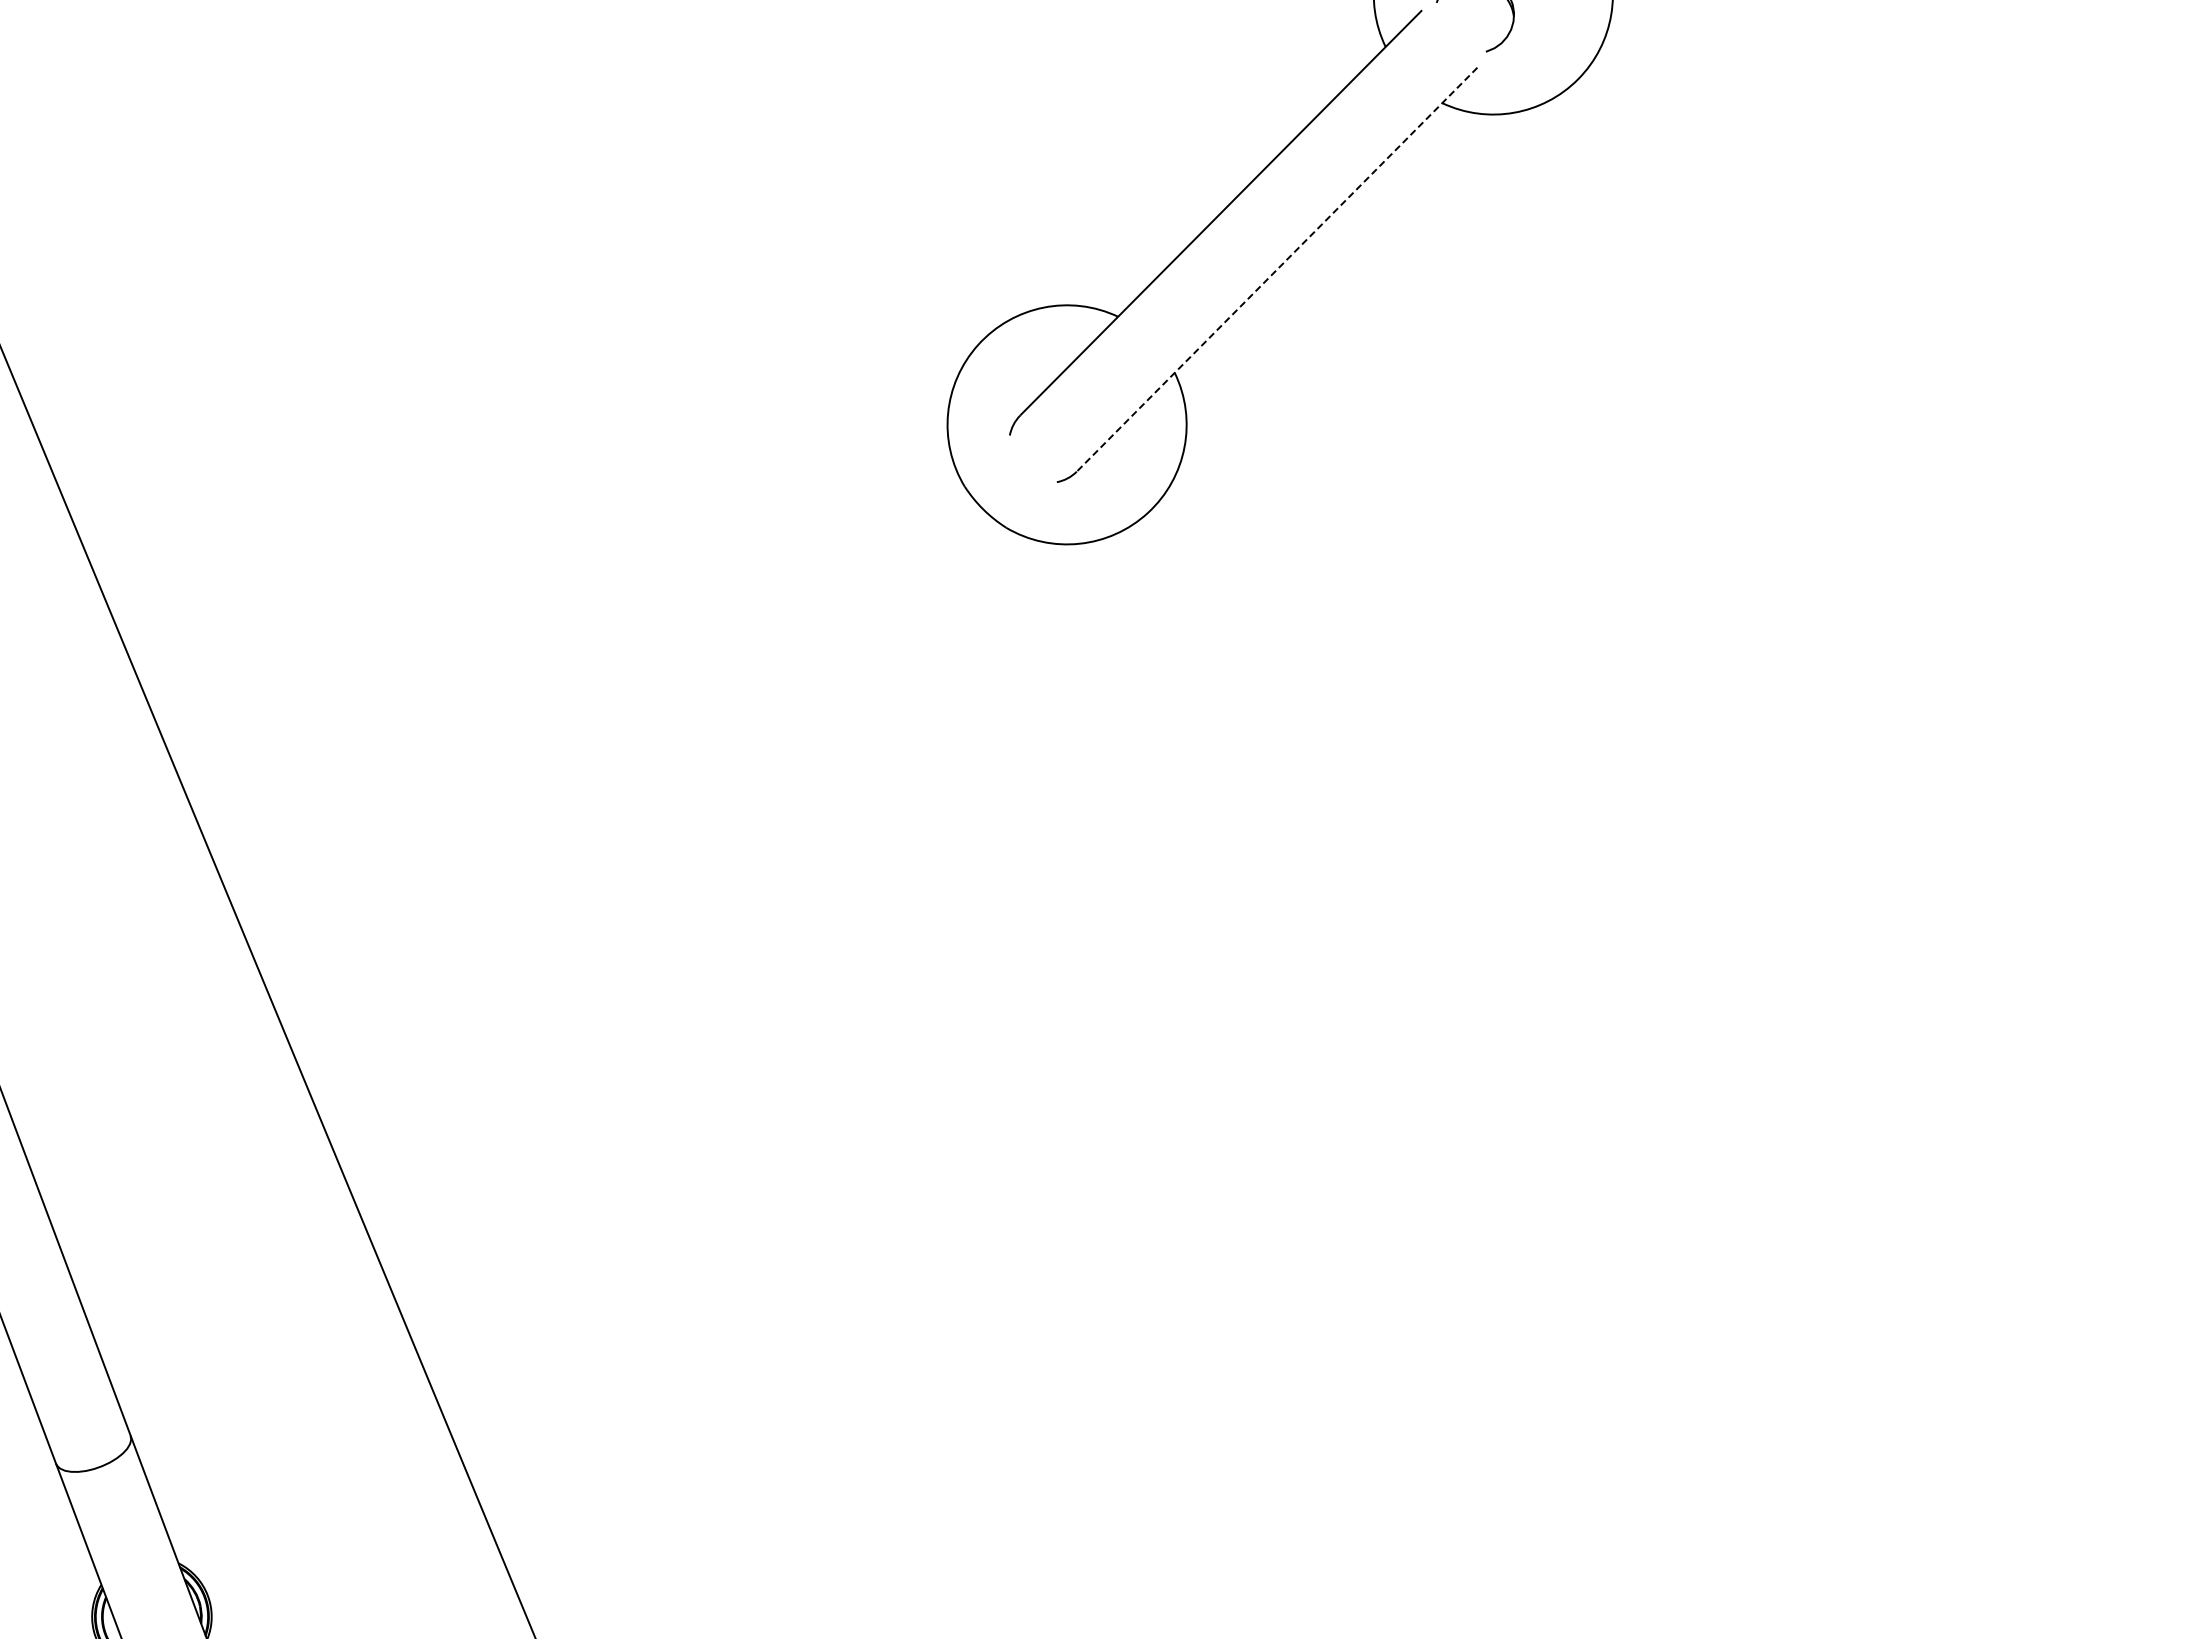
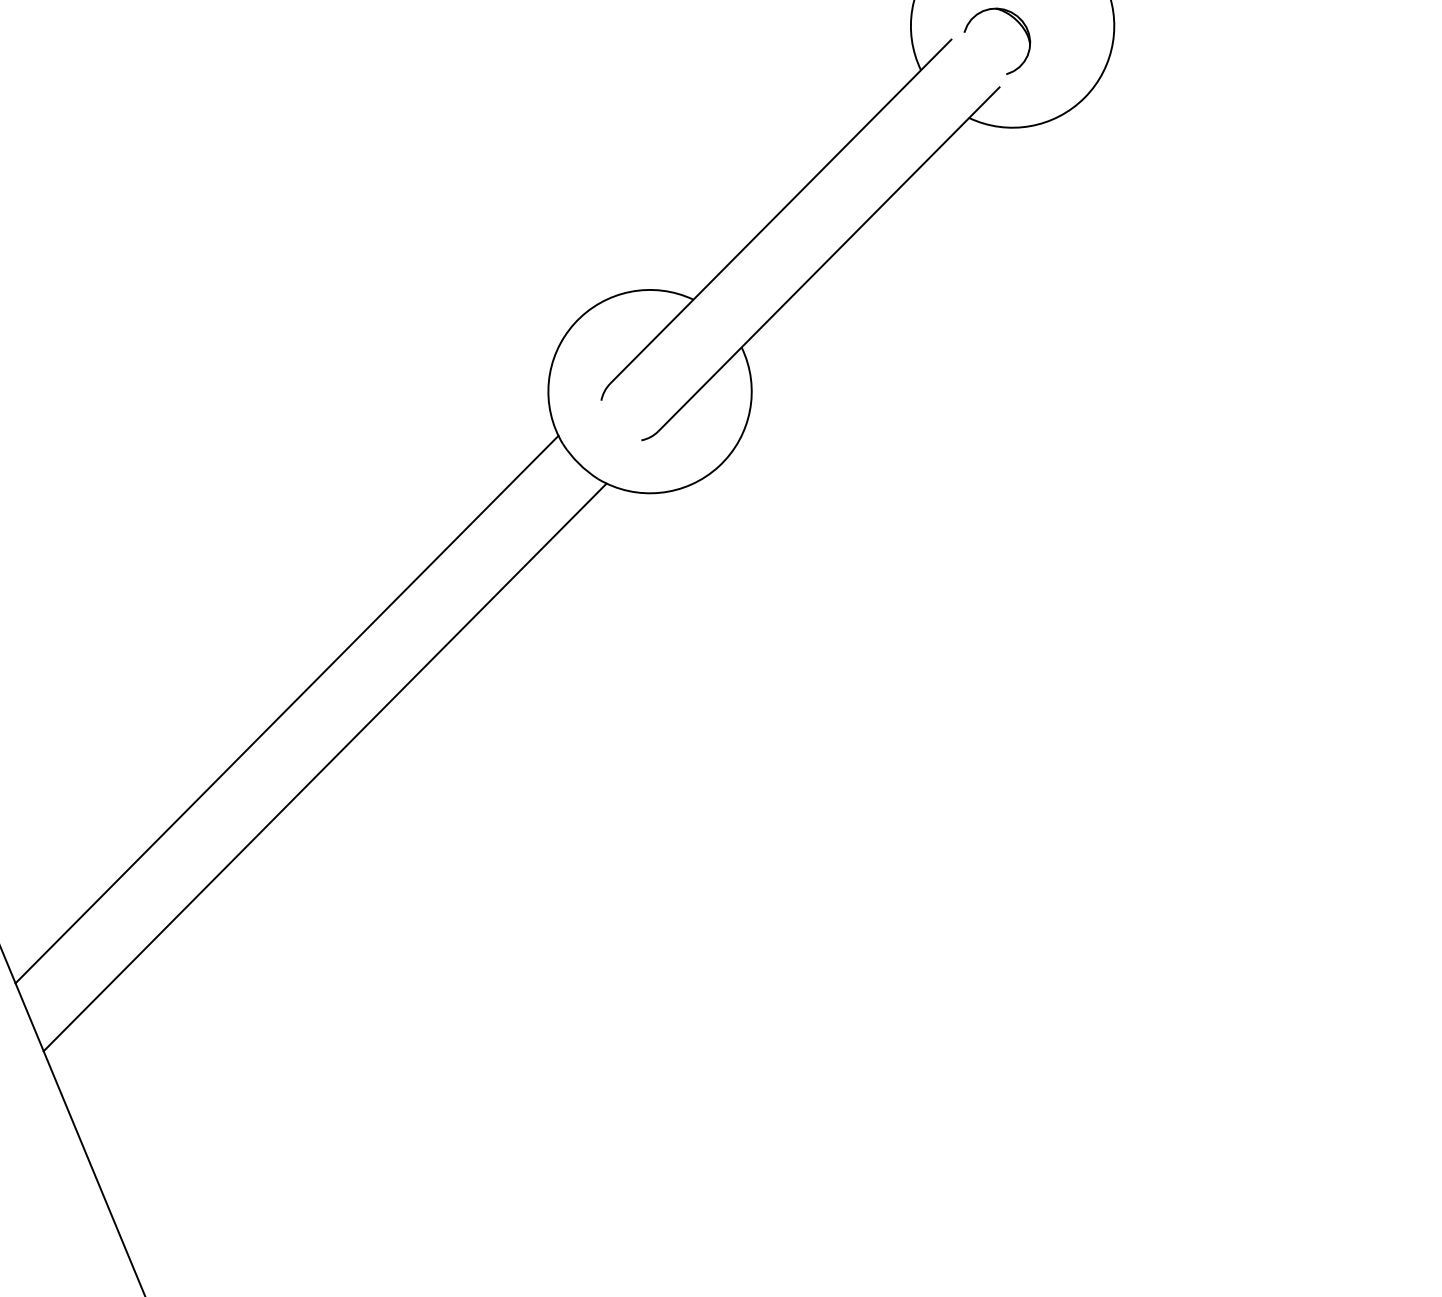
line: (1278, 268) -> (829, 258), dashed -> solid
line: (640, 798) -> (287, 709), added
line: (685, 866) -> (325, 767), added

